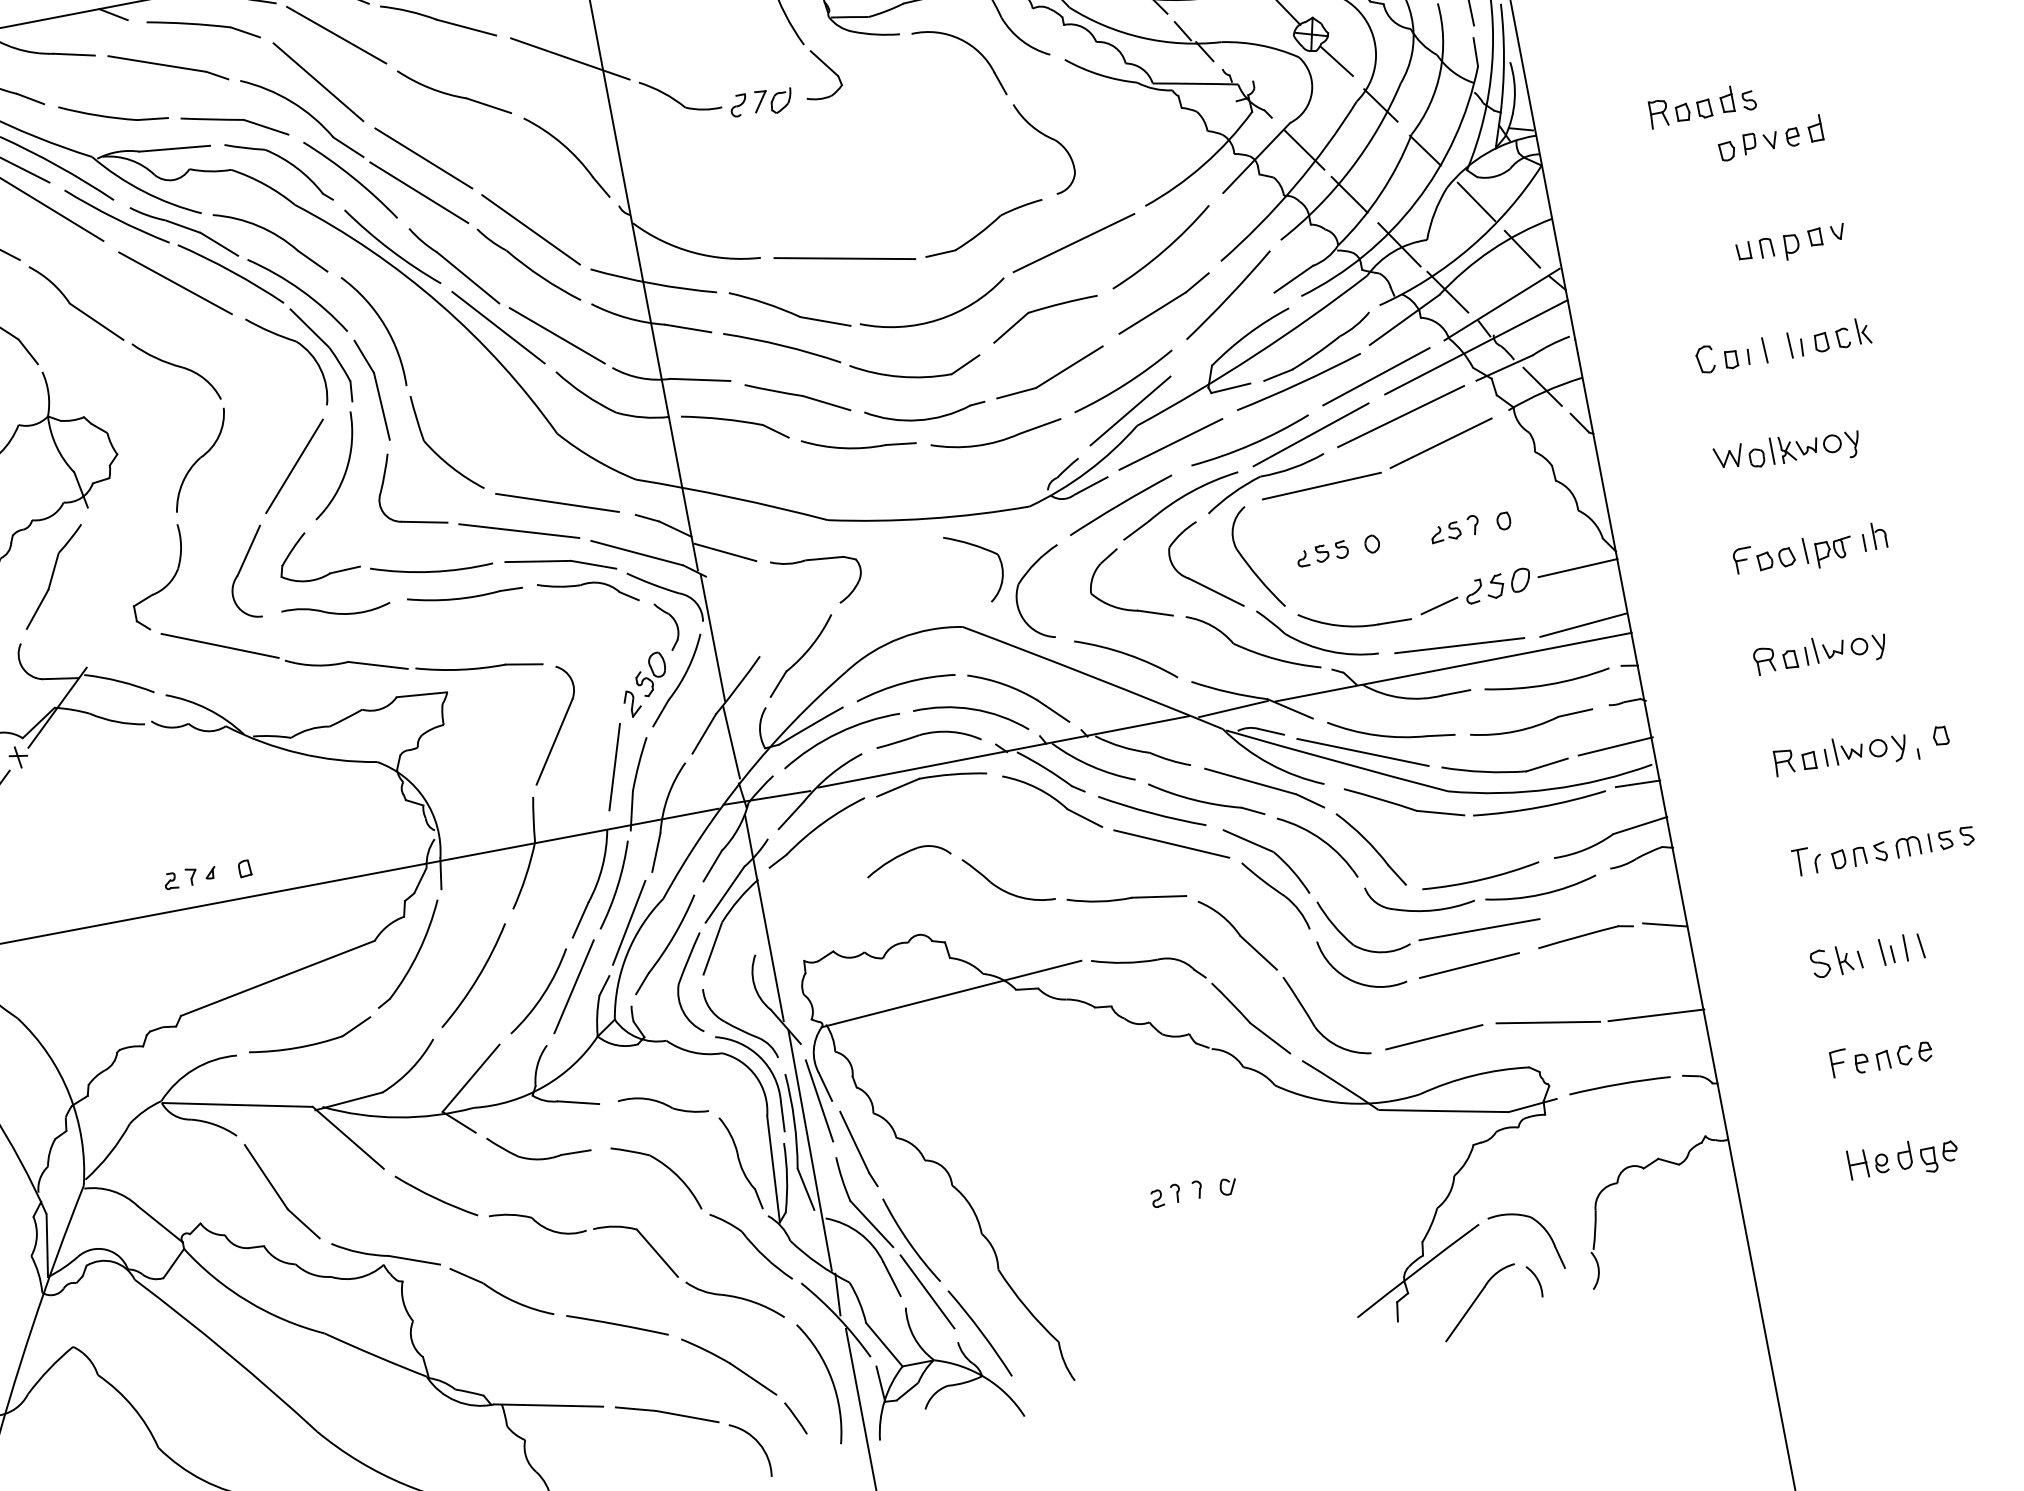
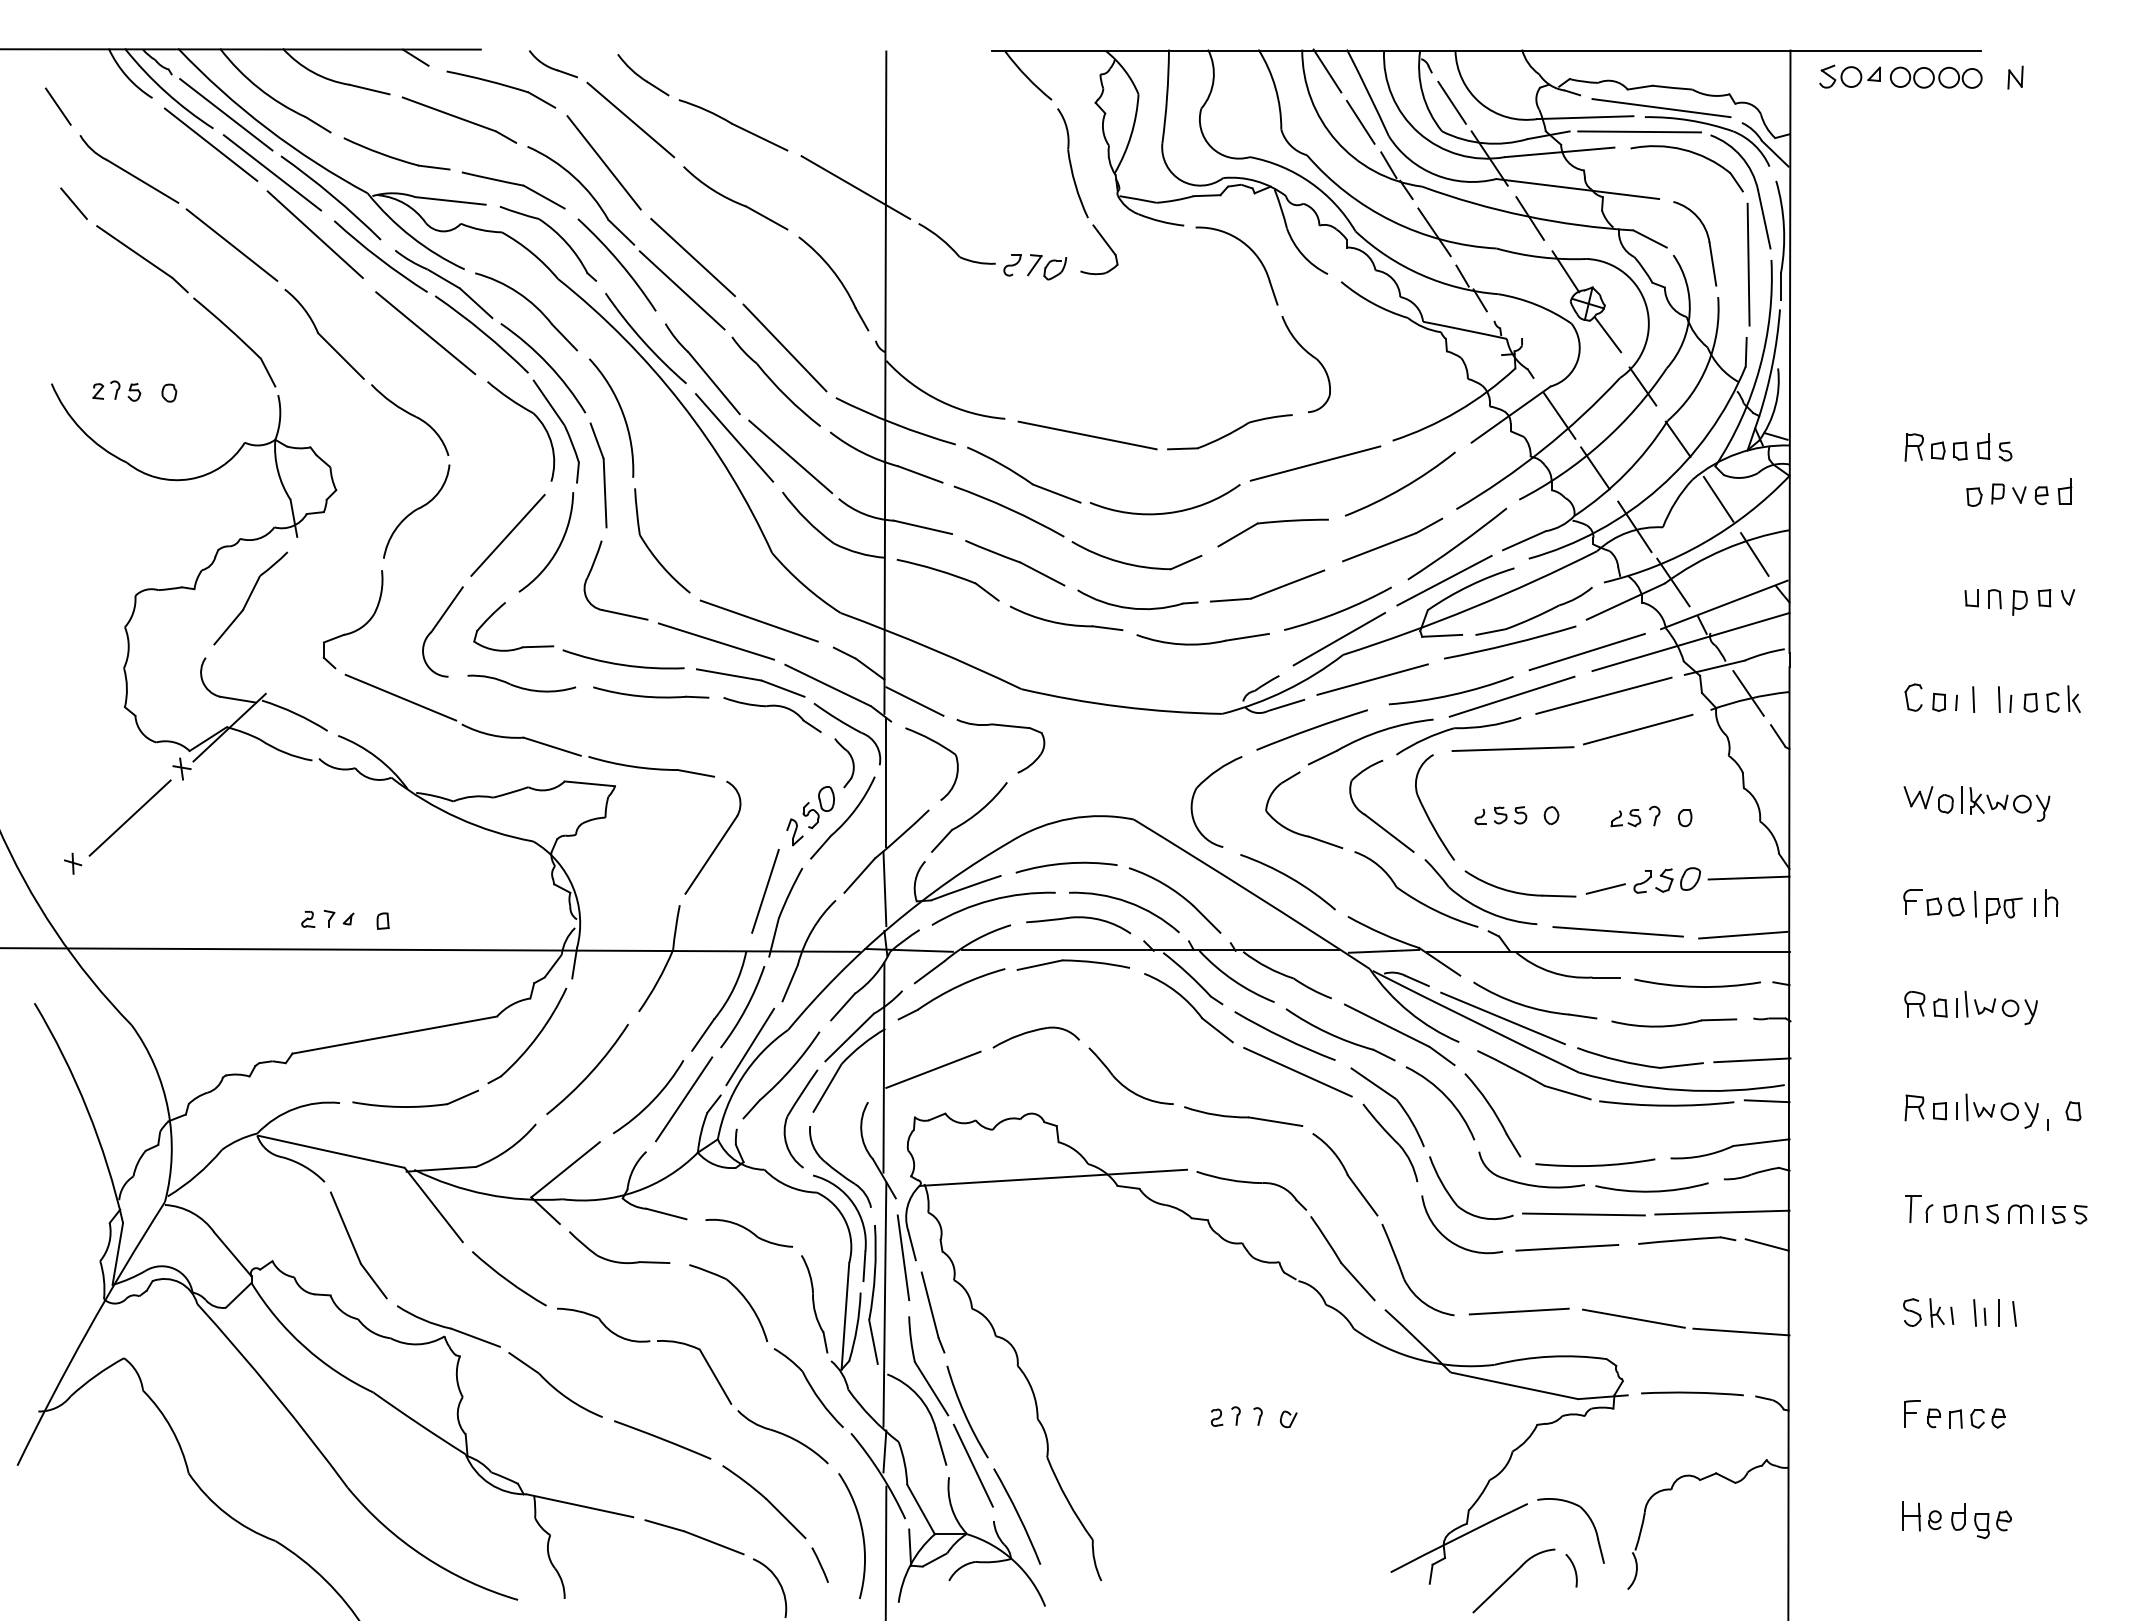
line: (1222, 333) -> (1444, 580), added
part: (983, 549) -> (942, 747), moved
line: (1615, 901) -> (1722, 1212), added
line: (813, 910) -> (933, 1069), added

